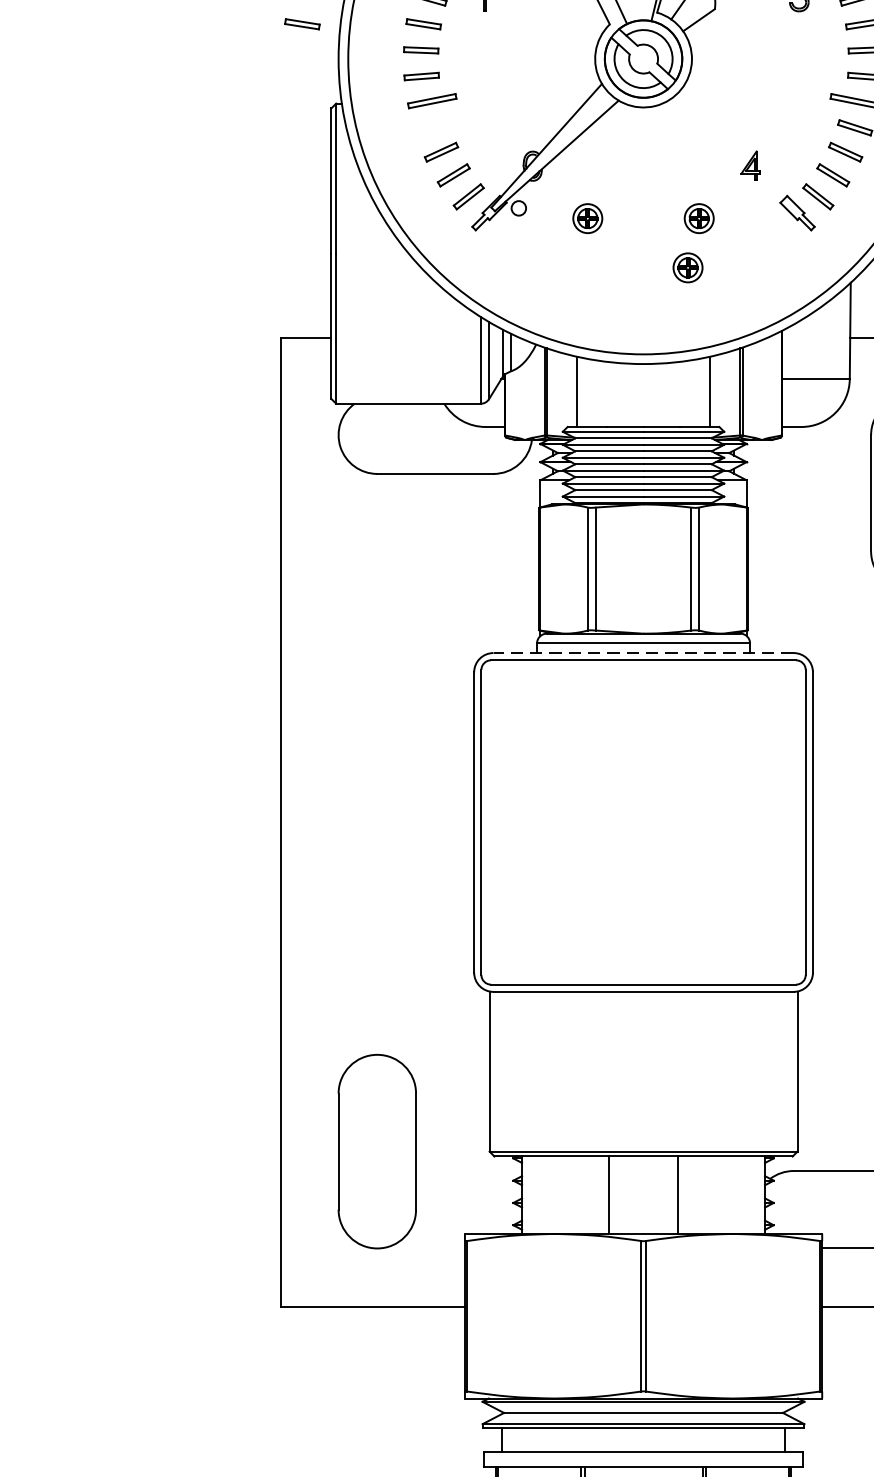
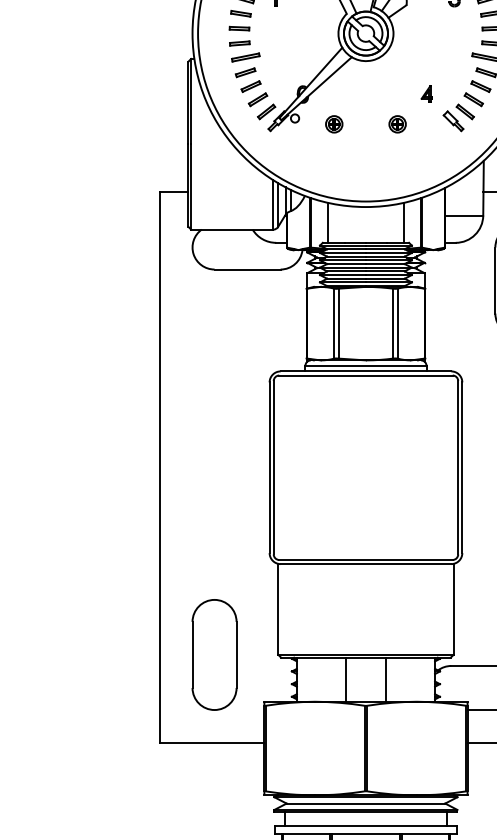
part: (301, 23) -> (171, 13), removed
part: (431, 127) -> (245, 72), added
part: (688, 268) -> (391, 152), removed
line: (642, 653) -> (365, 371), dashed -> solid

